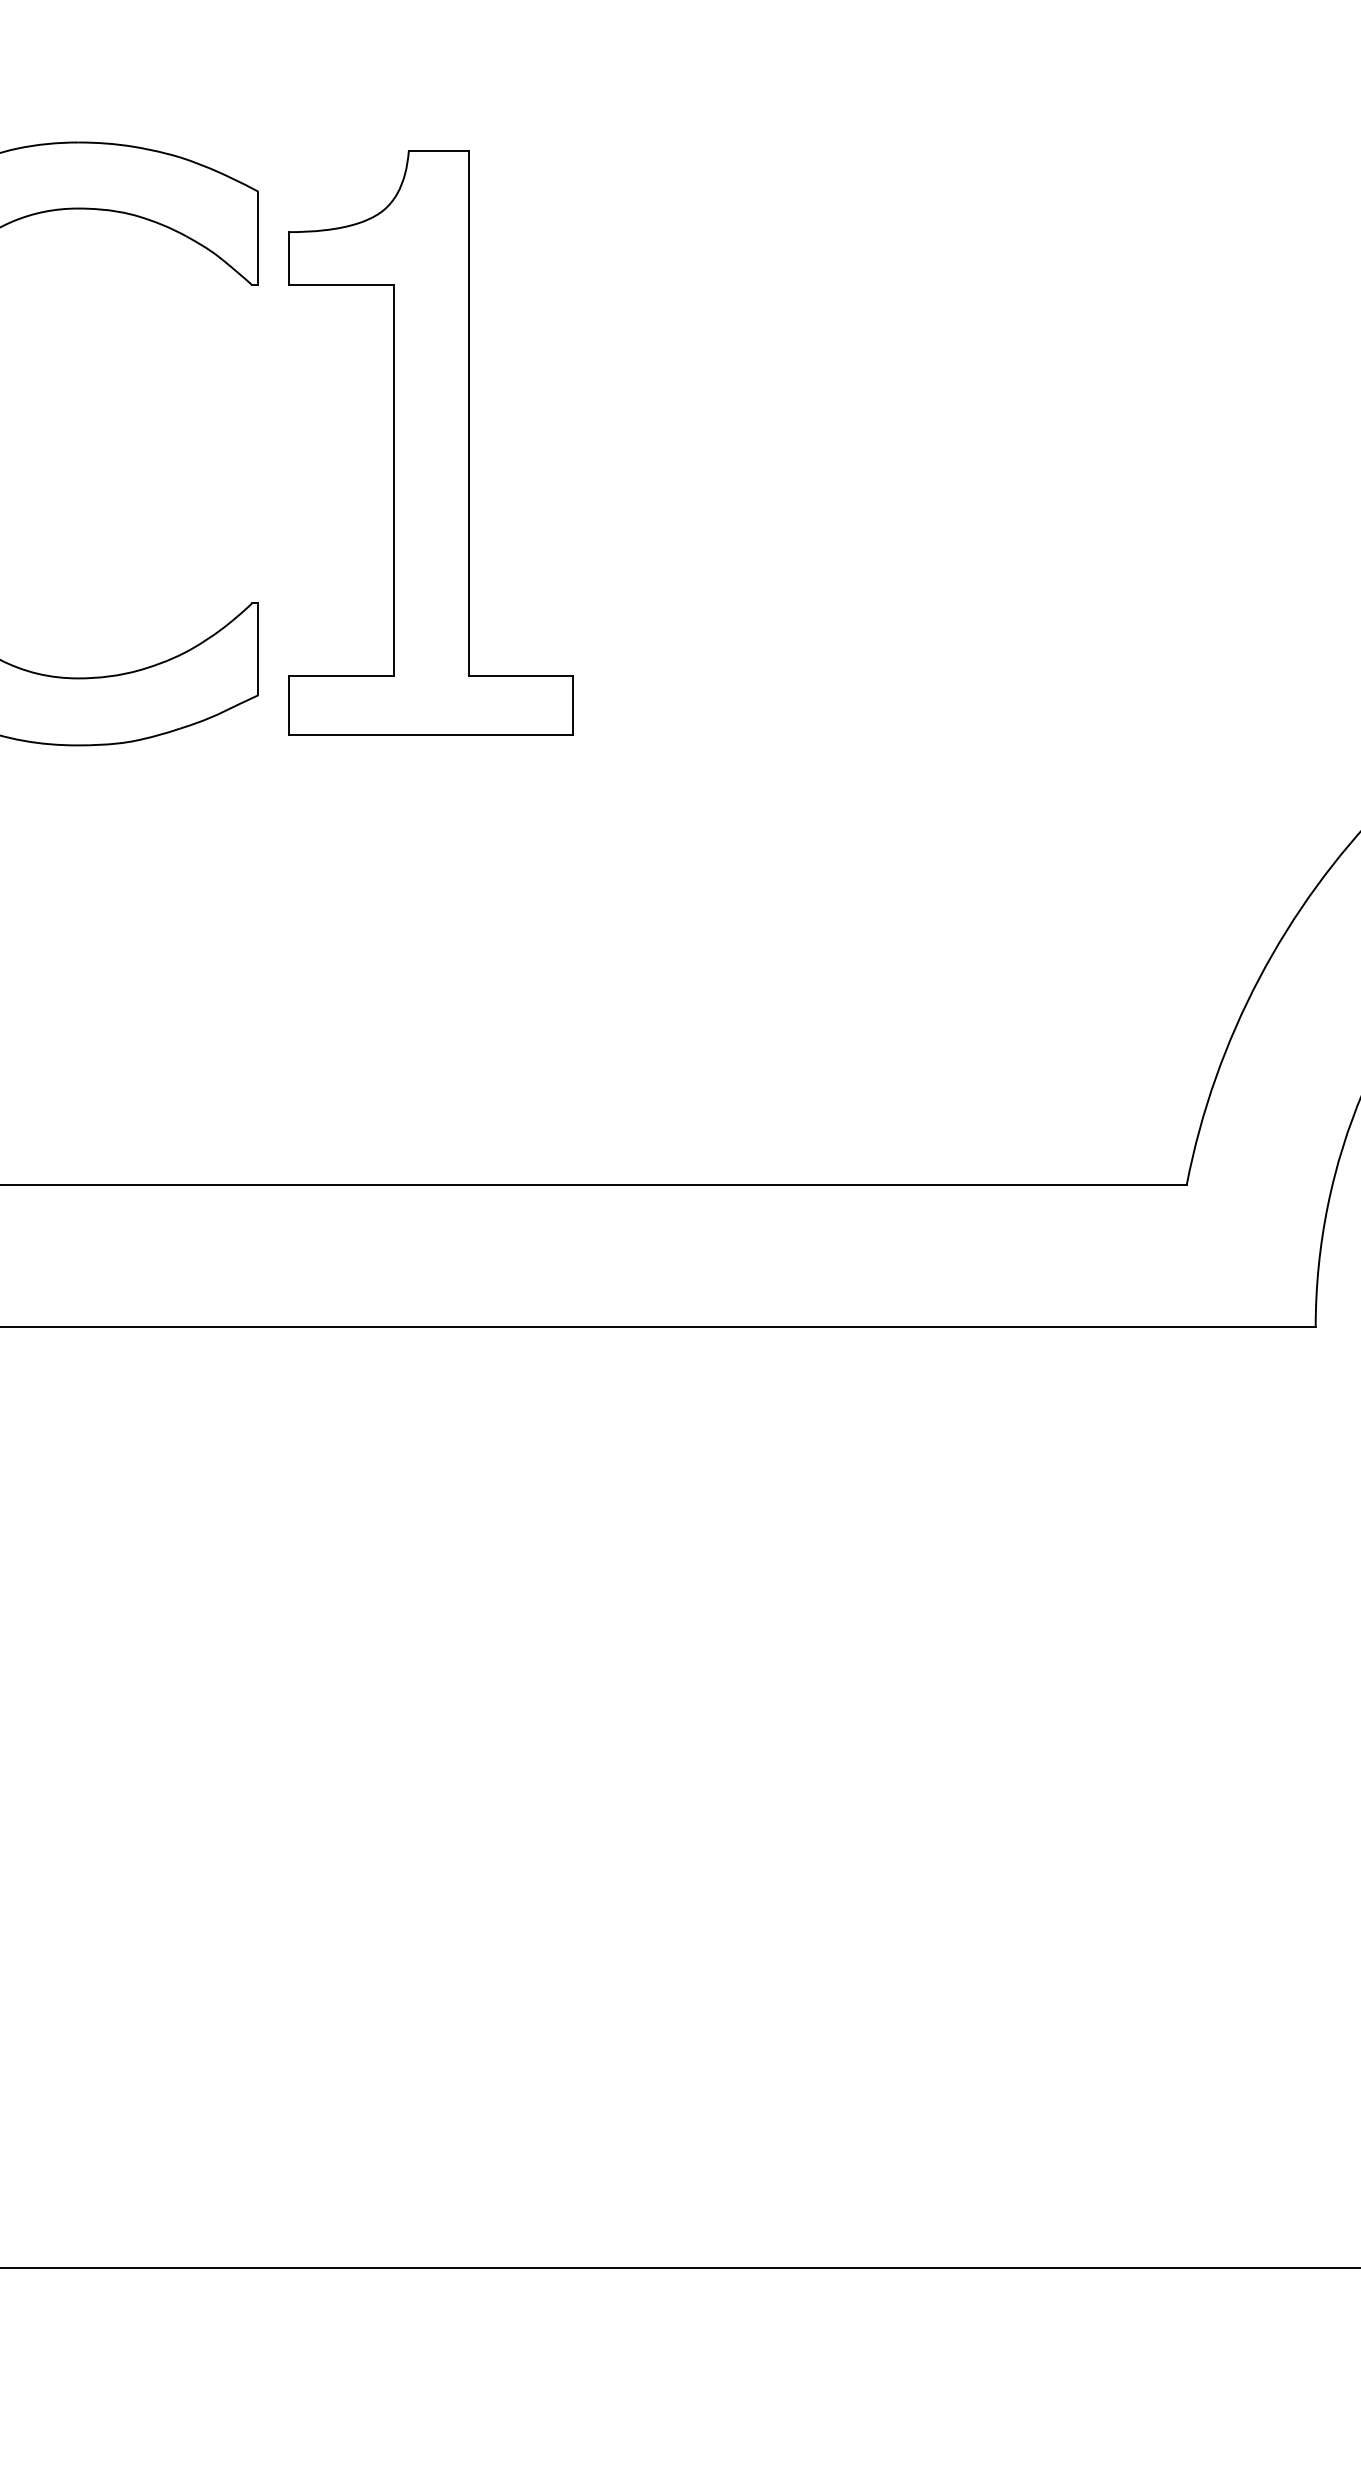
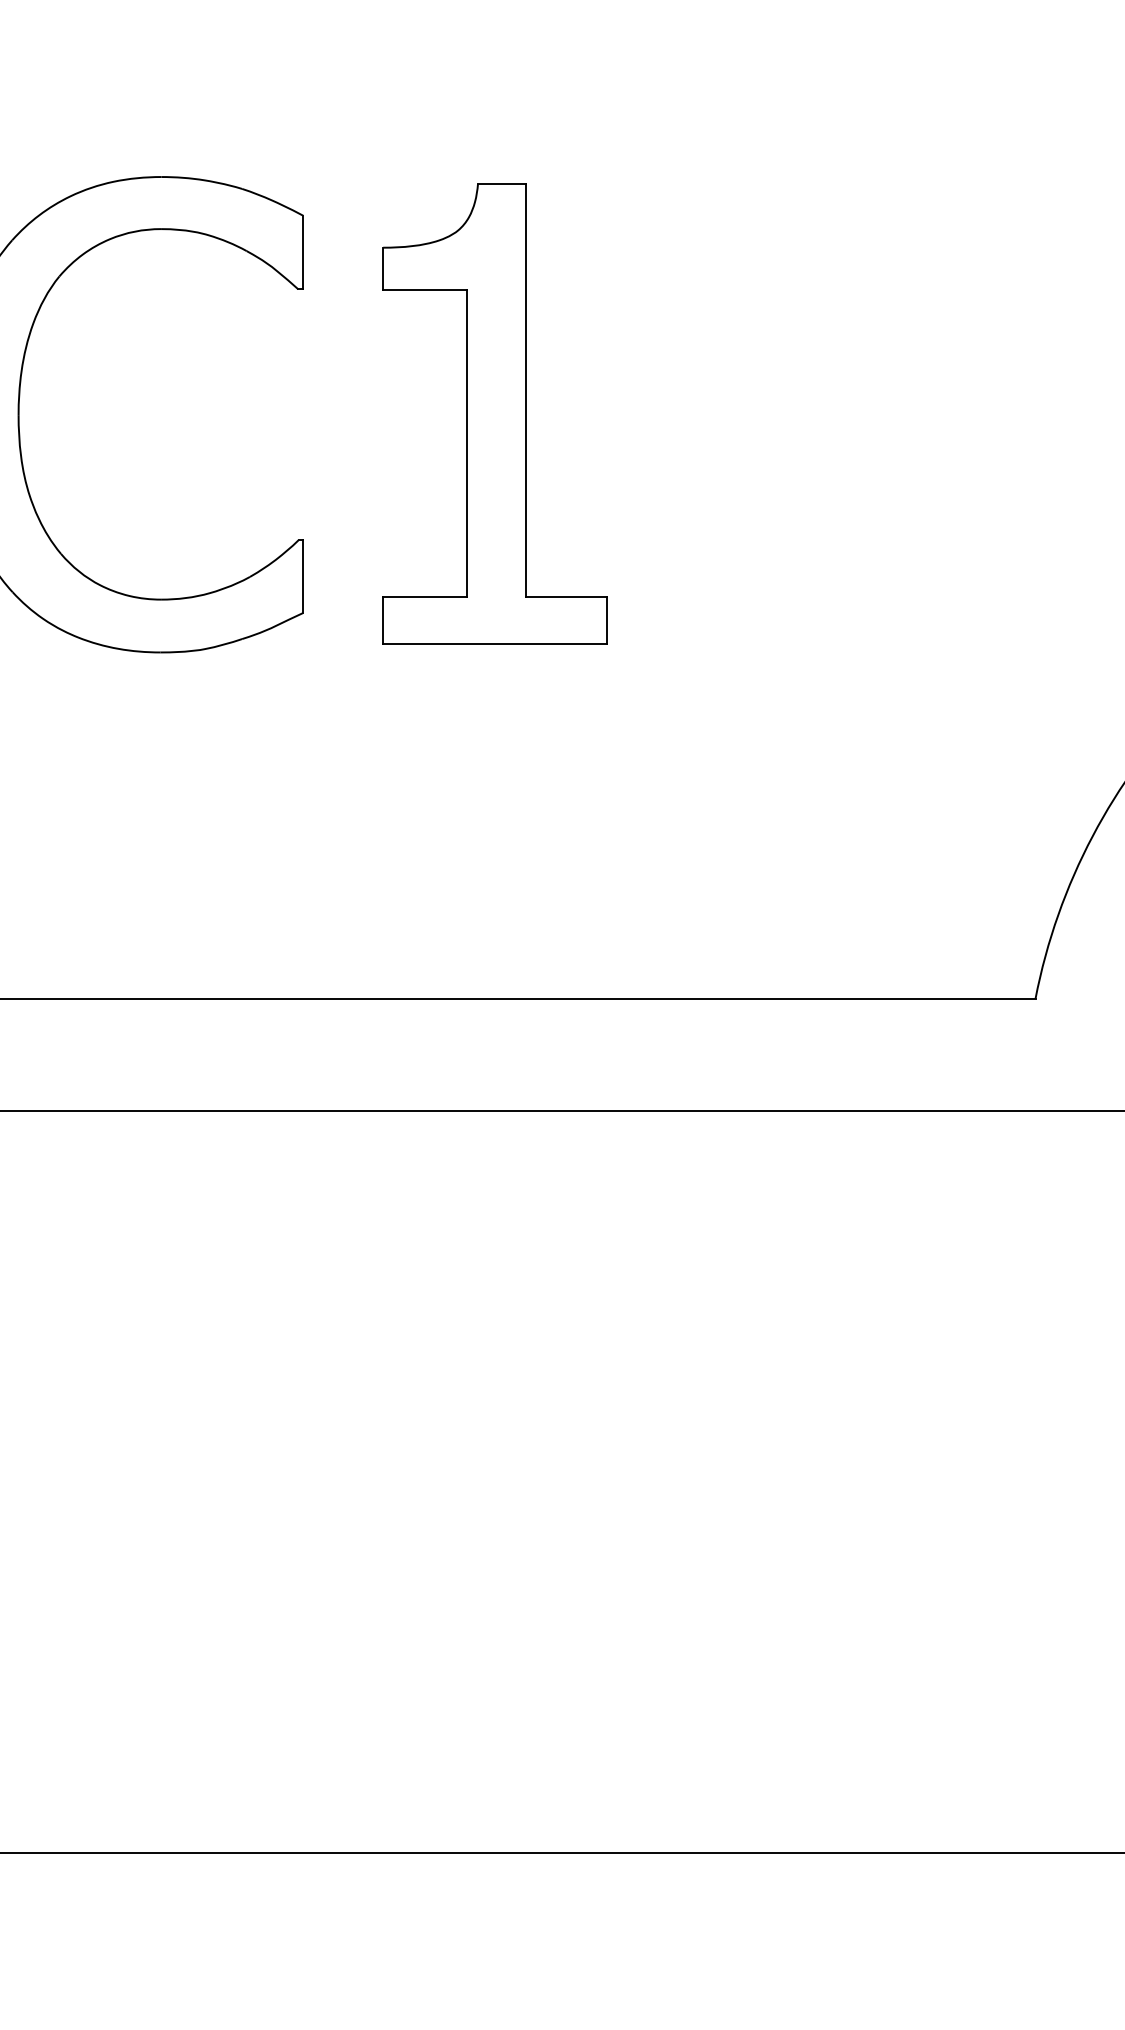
part: (429, 442) -> (494, 413), moved

